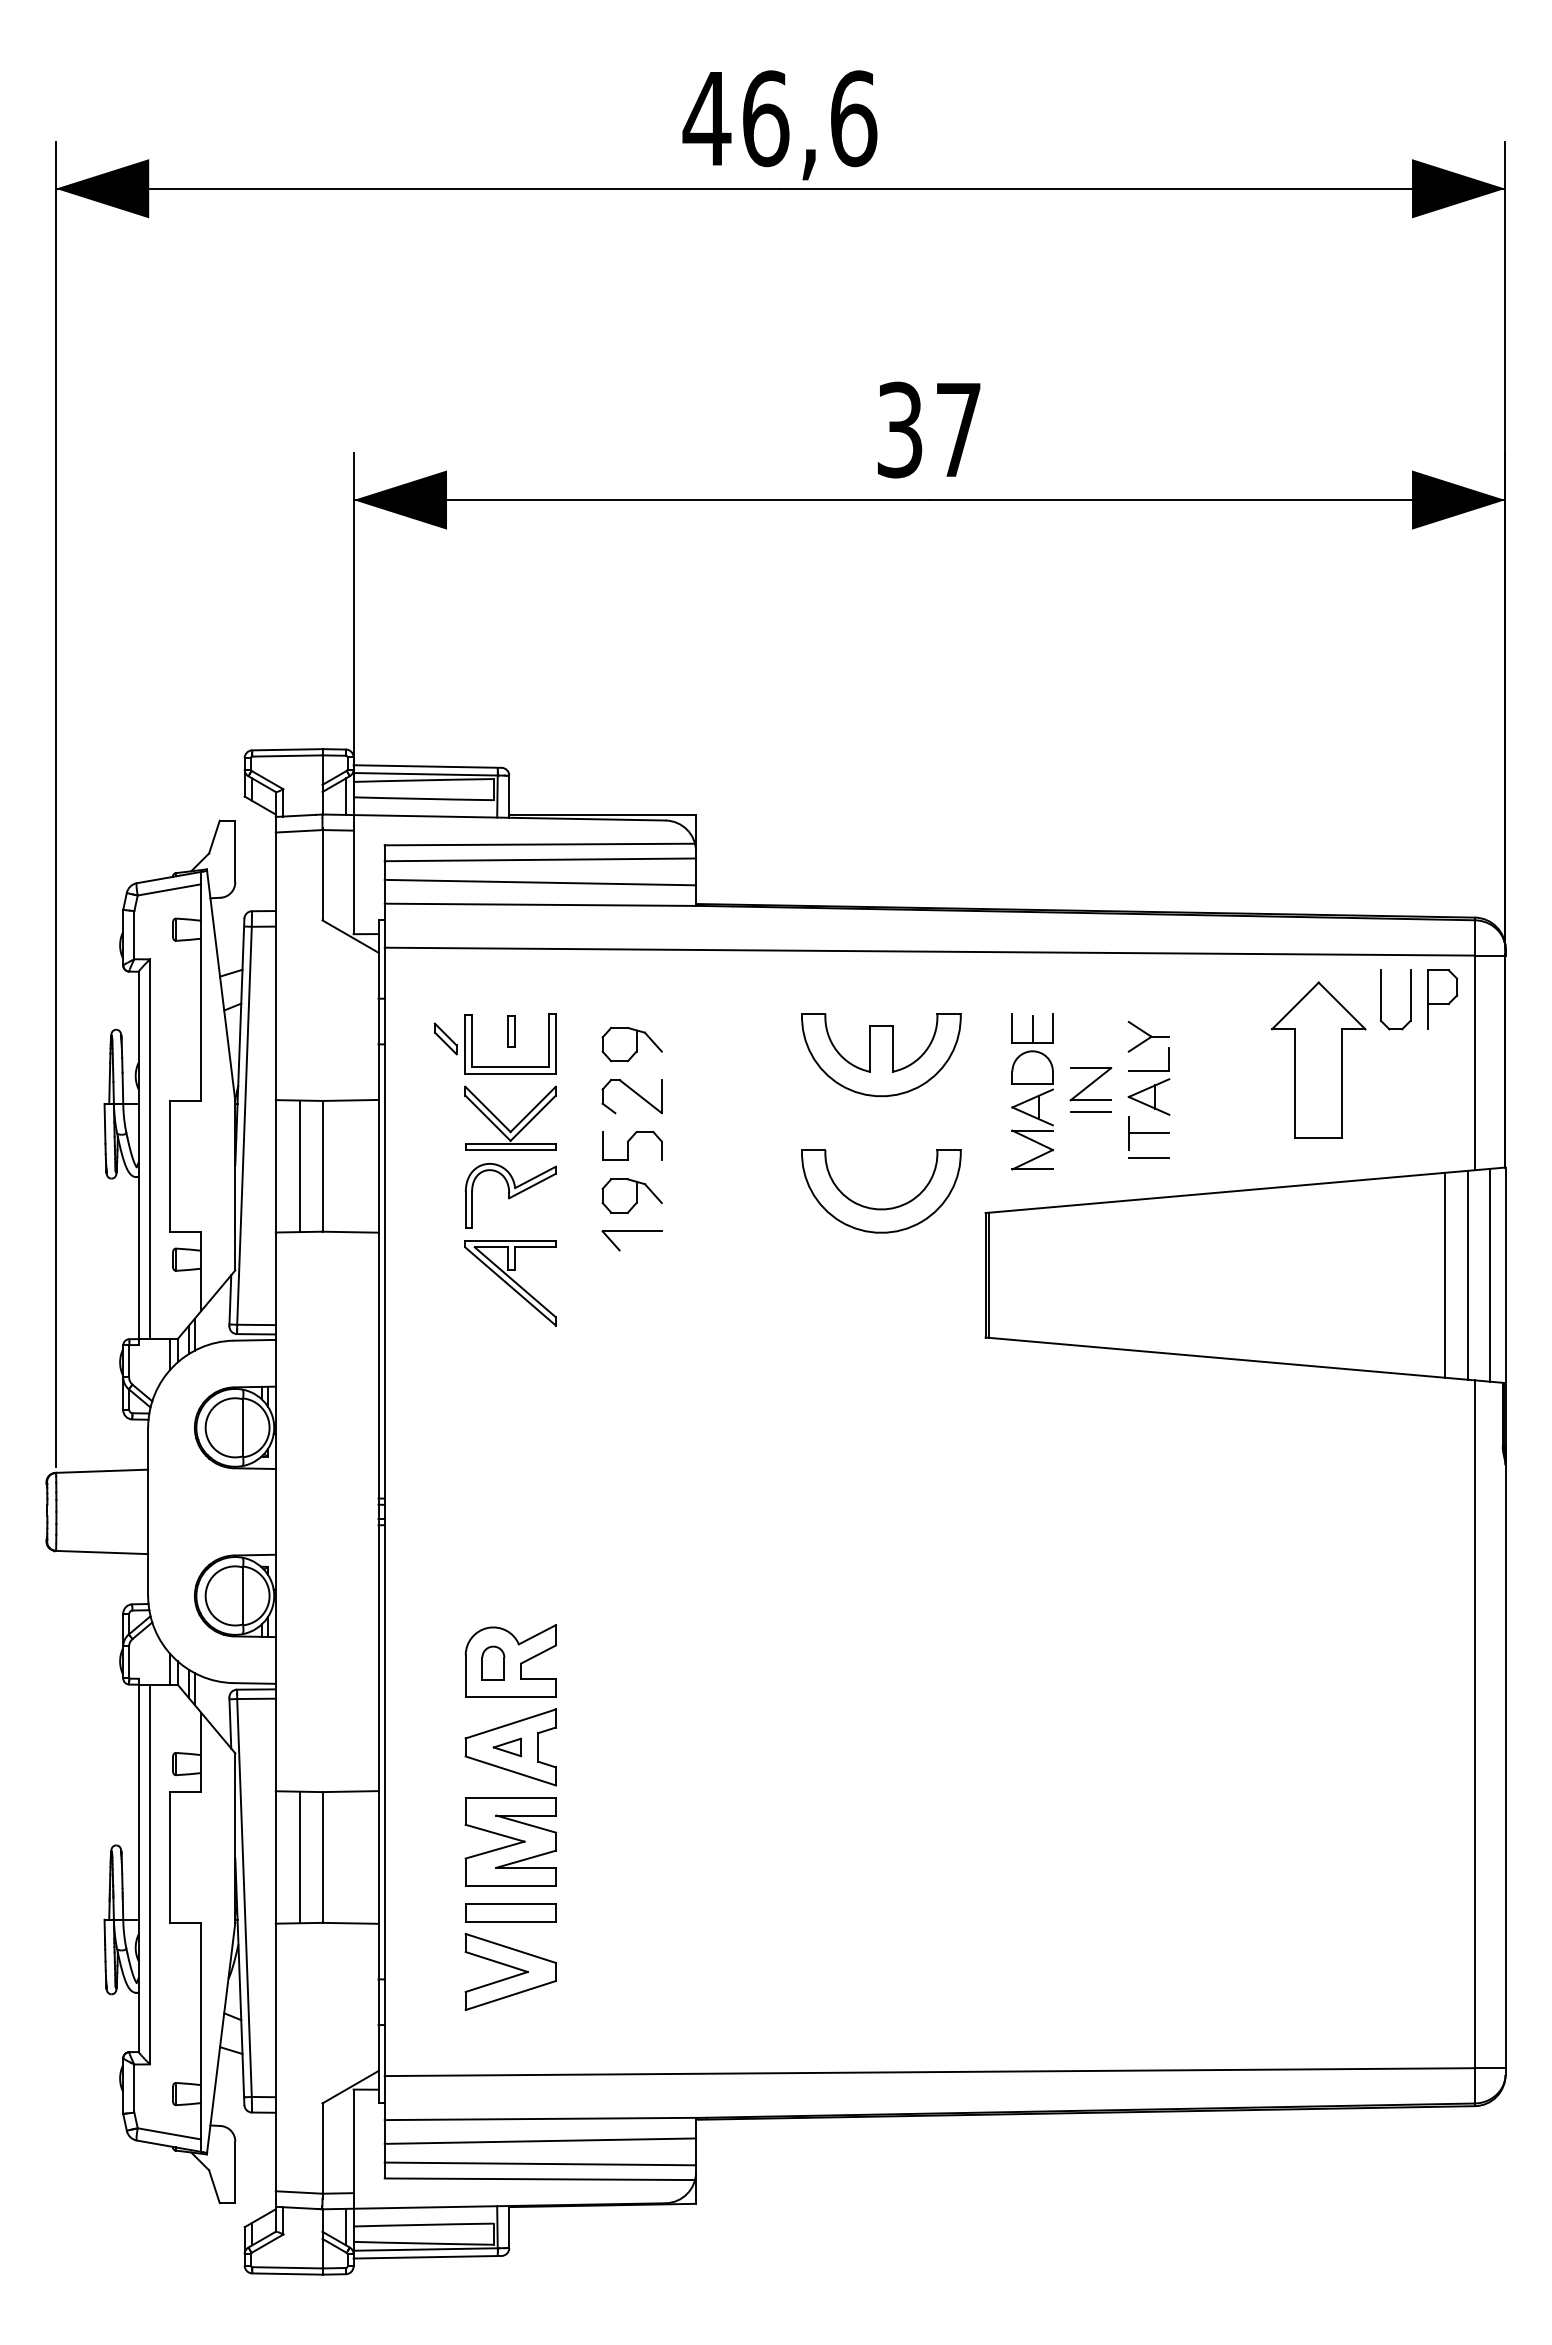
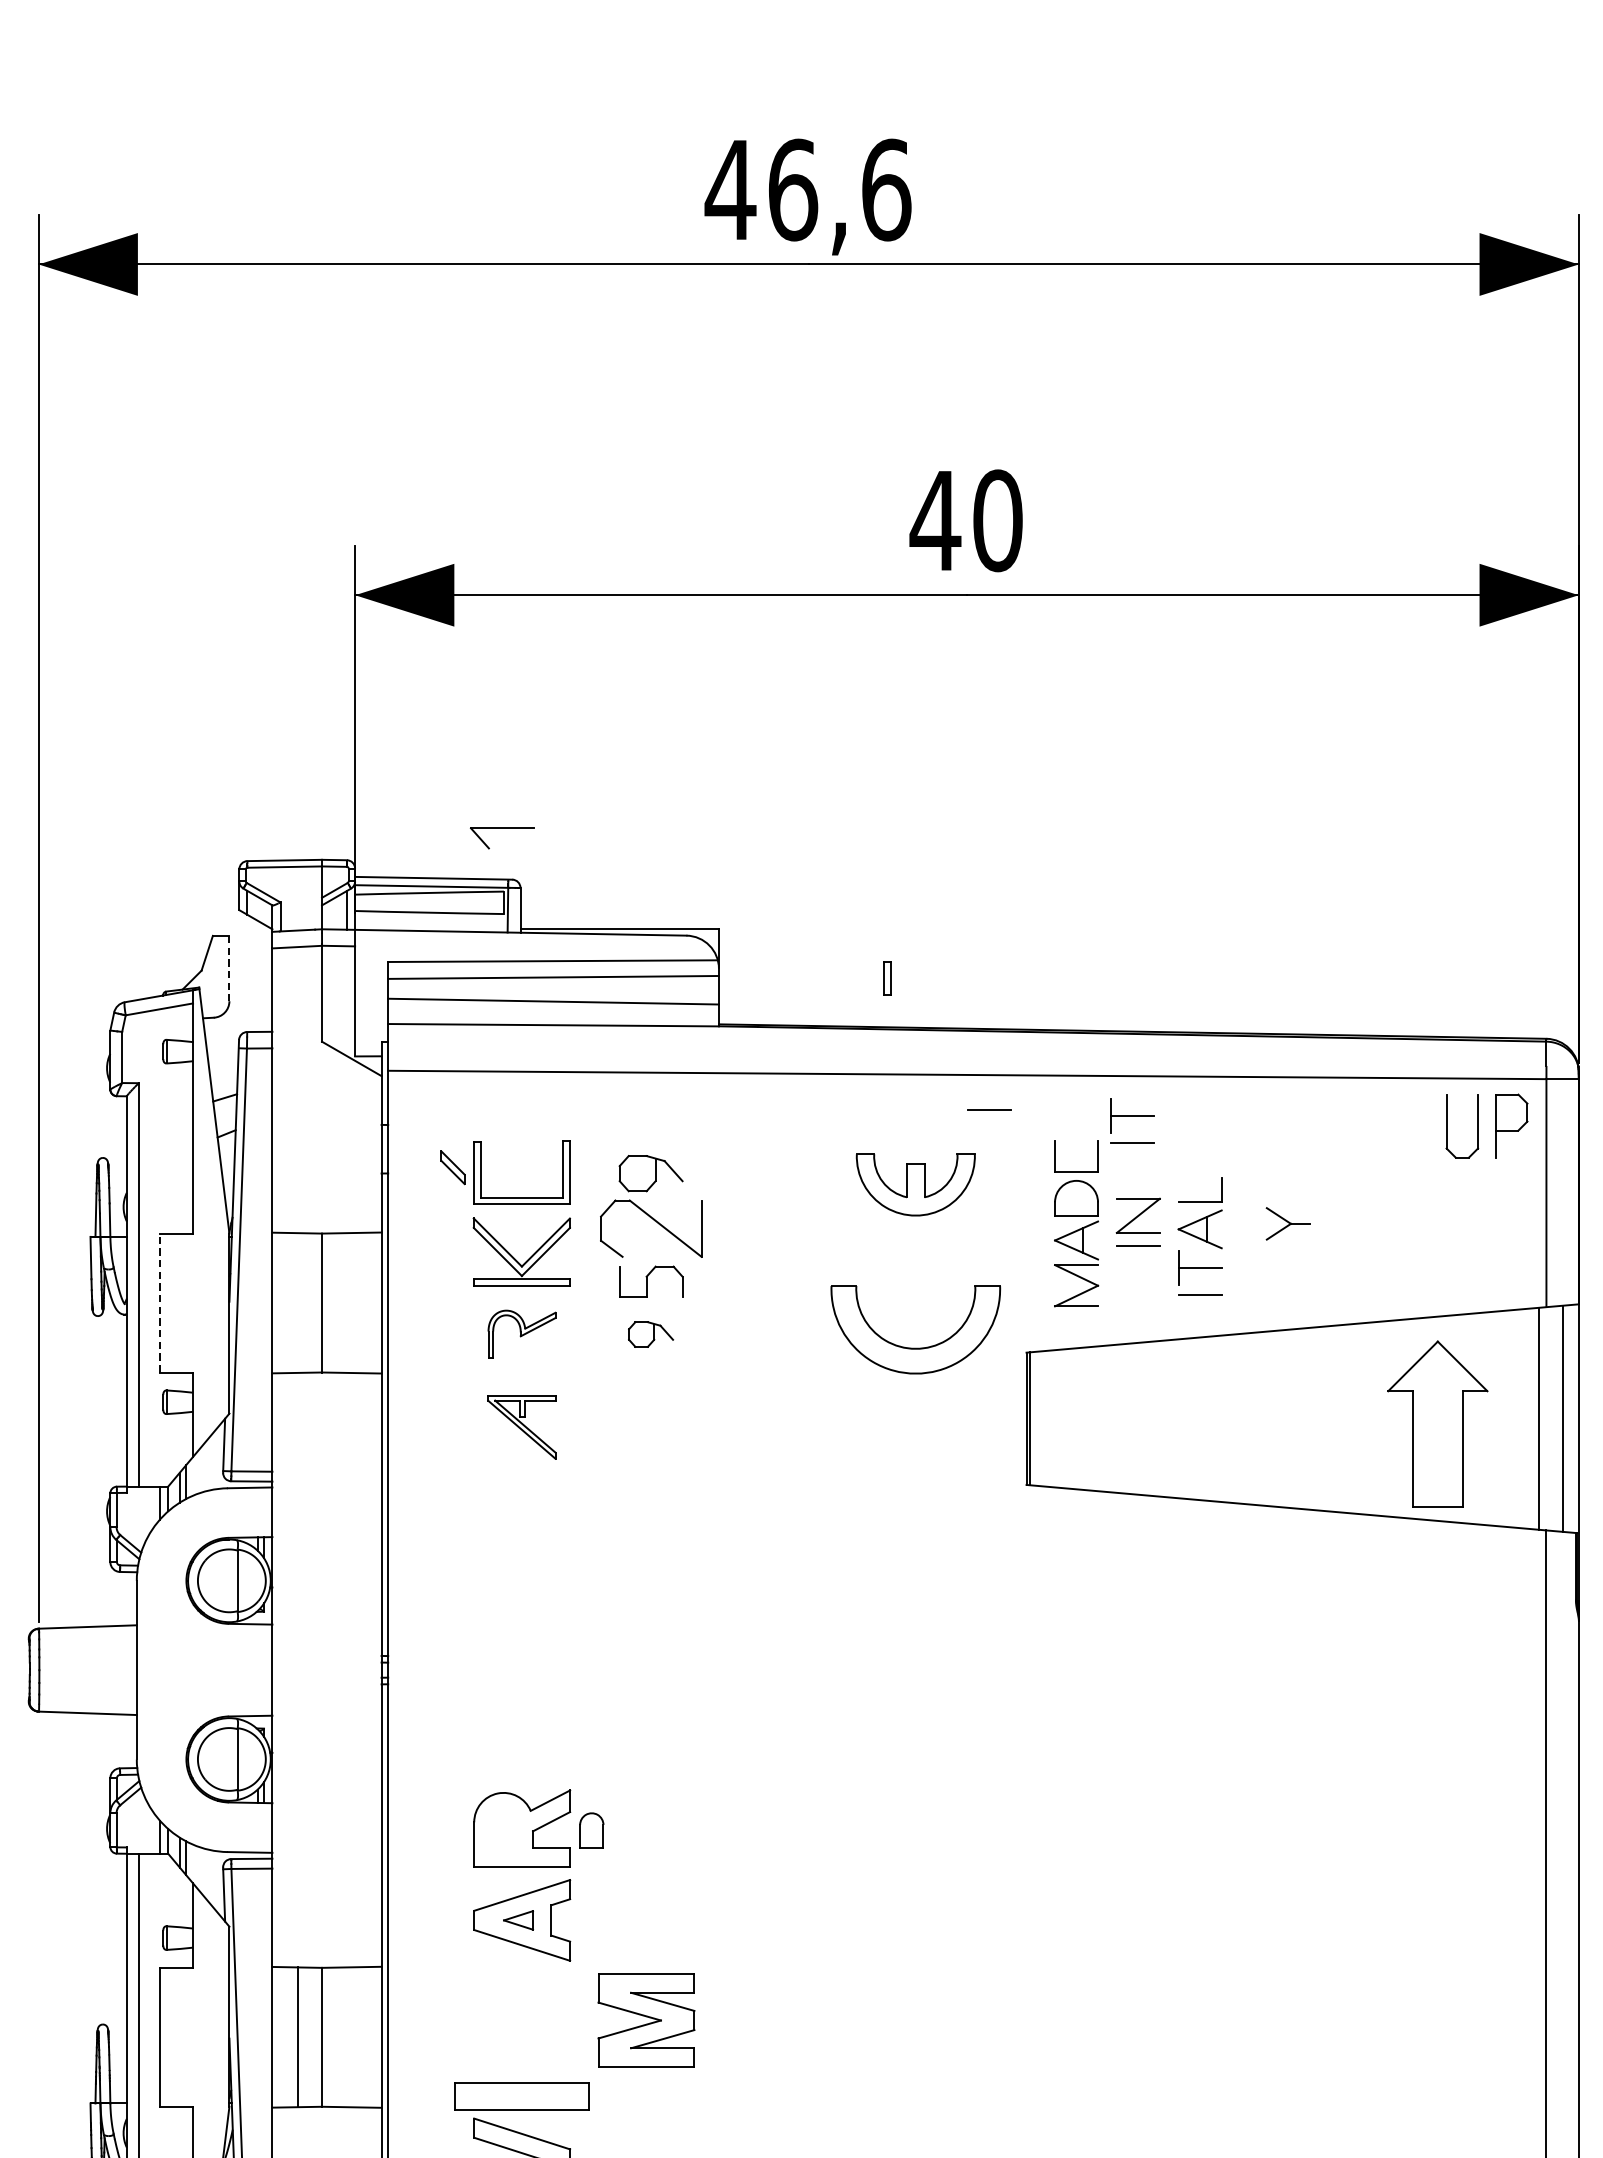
text: (928, 429) -> (965, 520), 37 -> 40
line: (235, 851) -> (229, 968), solid -> dashed
line: (950, 983) -> (989, 1108), added
part: (1084, 994) -> (1131, 1120), added
line: (1032, 1029) -> (1076, 1157), removed
part: (511, 1031) -> (887, 978), moved
part: (1148, 1036) -> (1287, 1223), moved
part: (881, 1055) -> (915, 1185), size x0.7
part: (1318, 1059) -> (1437, 1423), moved
part: (631, 1096) -> (650, 1228), size x1.6
line: (169, 1165) -> (159, 1302), solid -> dashed
line: (300, 1166) -> (298, 1303), removed
part: (510, 1195) -> (521, 1334), size x0.7
part: (631, 1195) -> (650, 1334), size x0.7
part: (631, 1231) -> (501, 828), moved
line: (1444, 1274) -> (1514, 1417), removed
part: (510, 1283) -> (521, 1427), size x0.7
part: (493, 1662) -> (591, 1830), moved
part: (510, 1841) -> (646, 2020), moved
part: (510, 1912) -> (521, 2095), size x1.4

